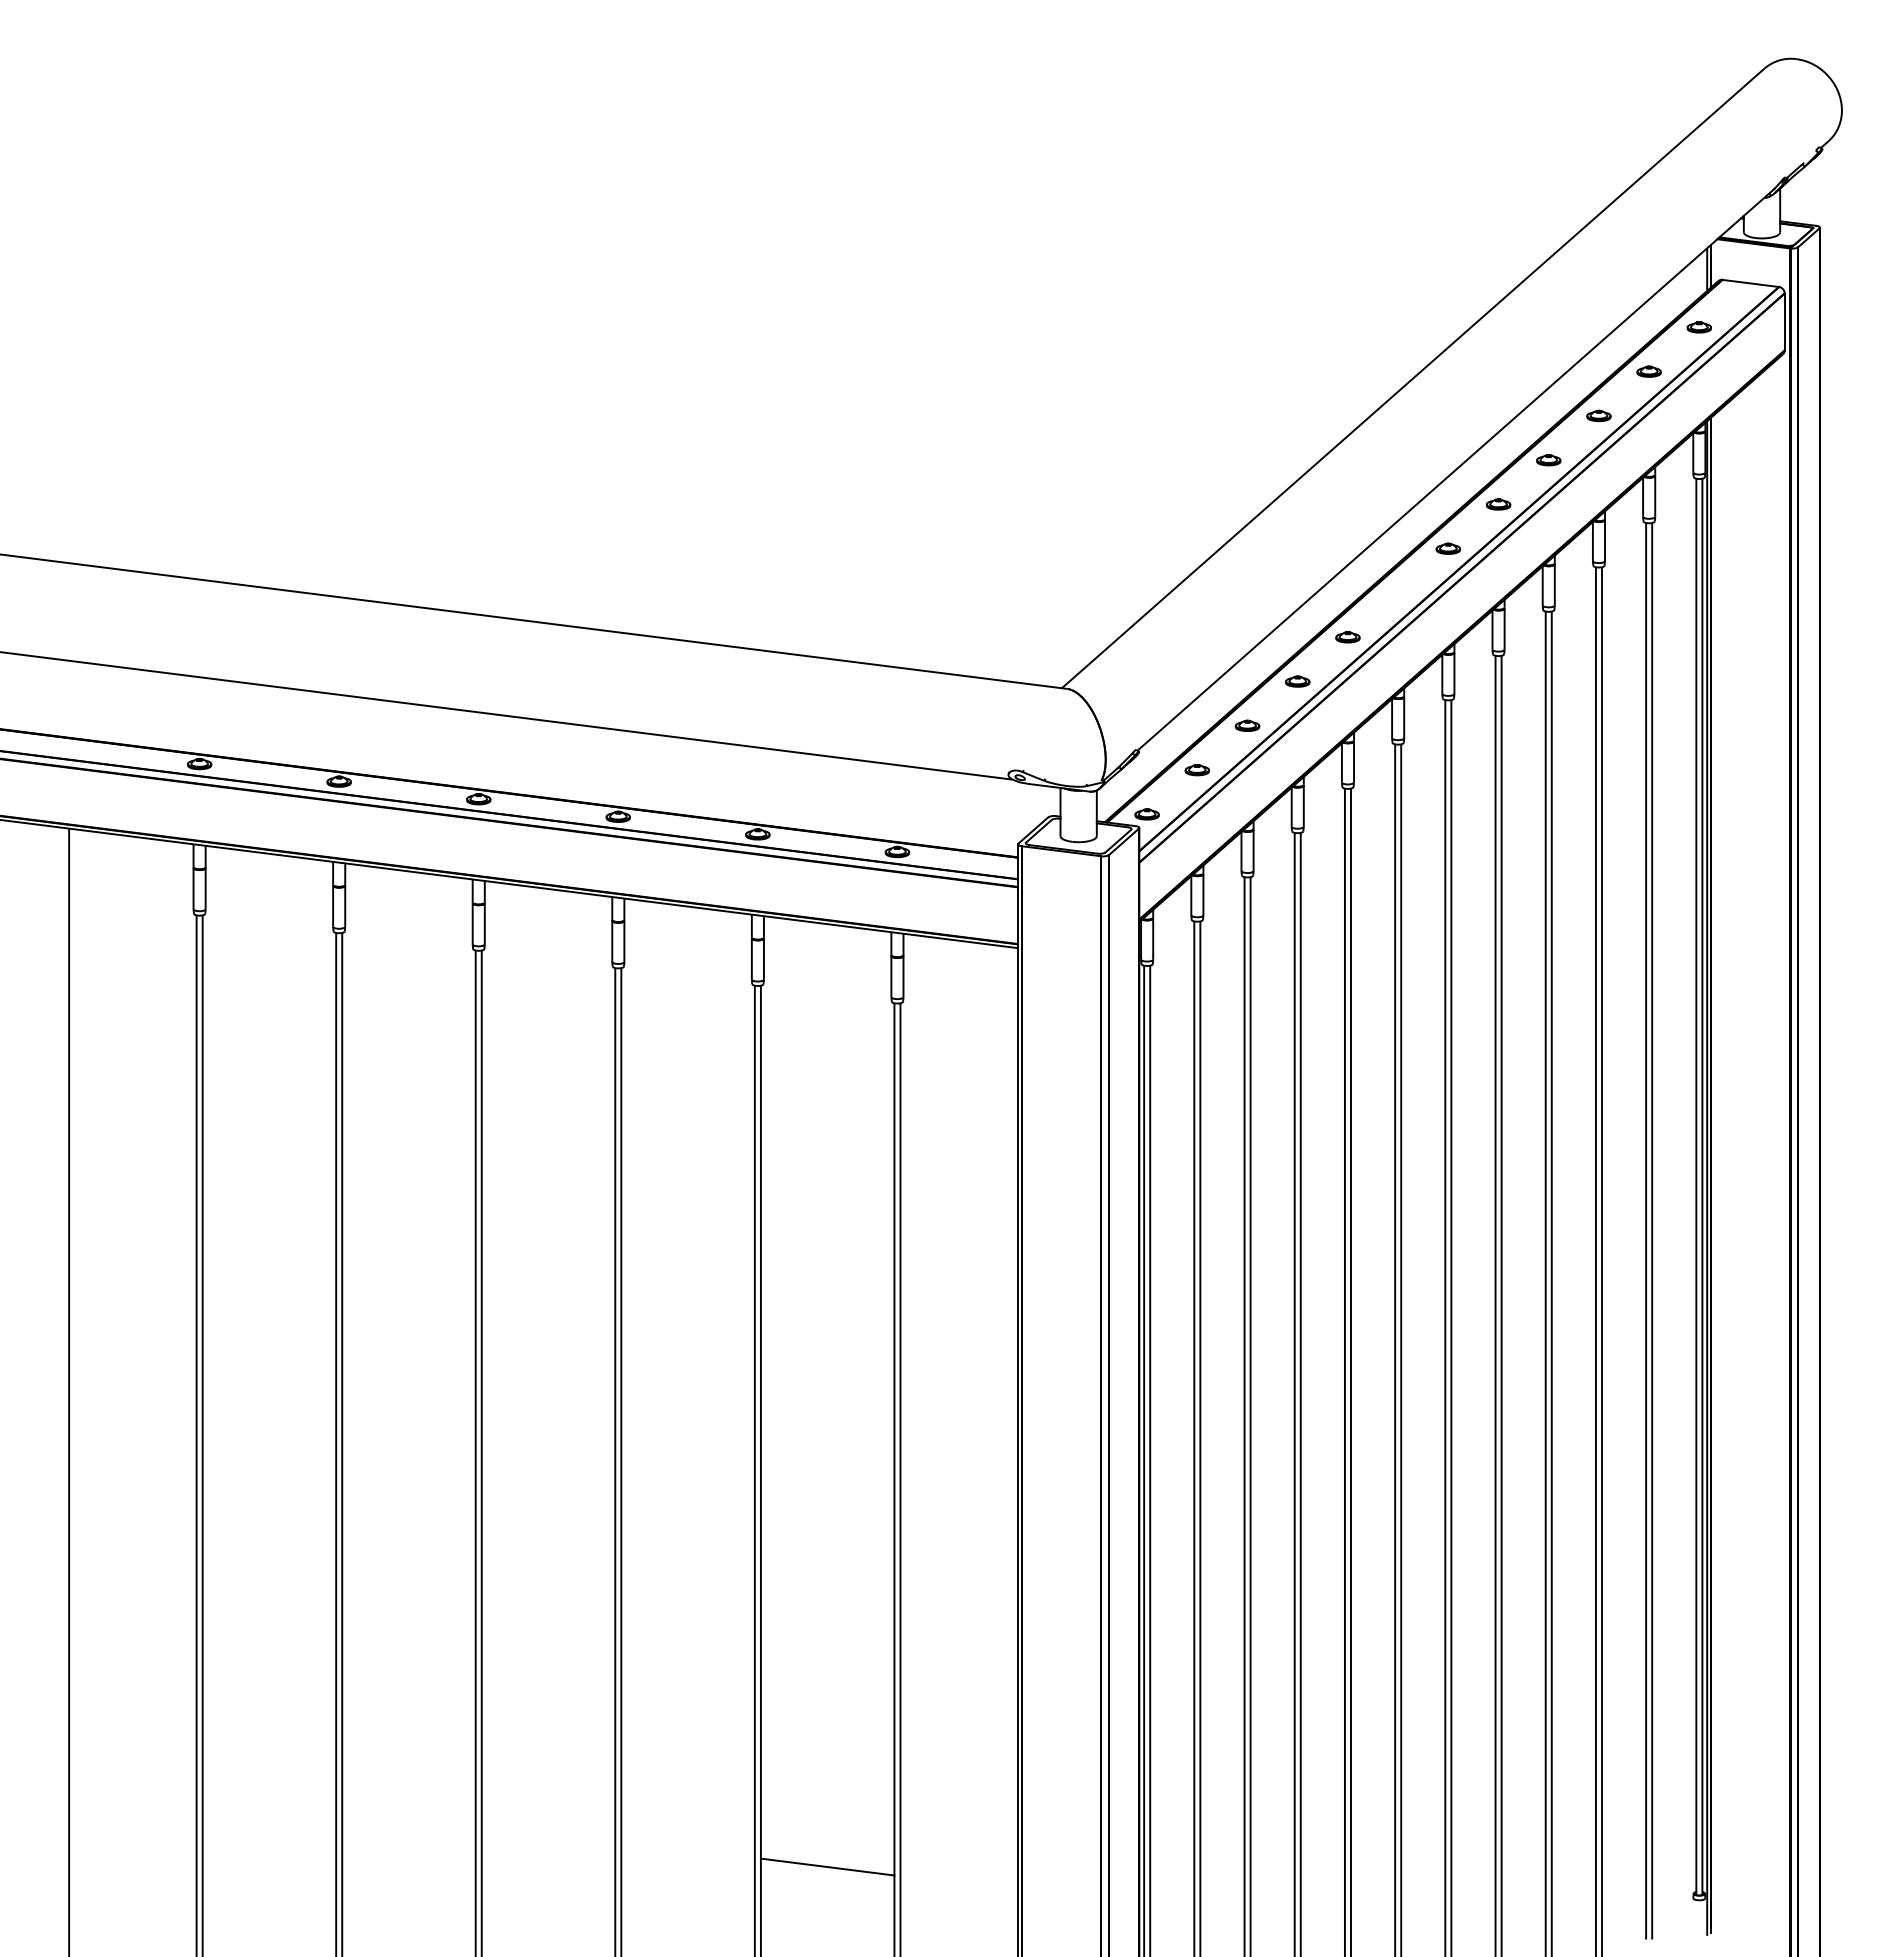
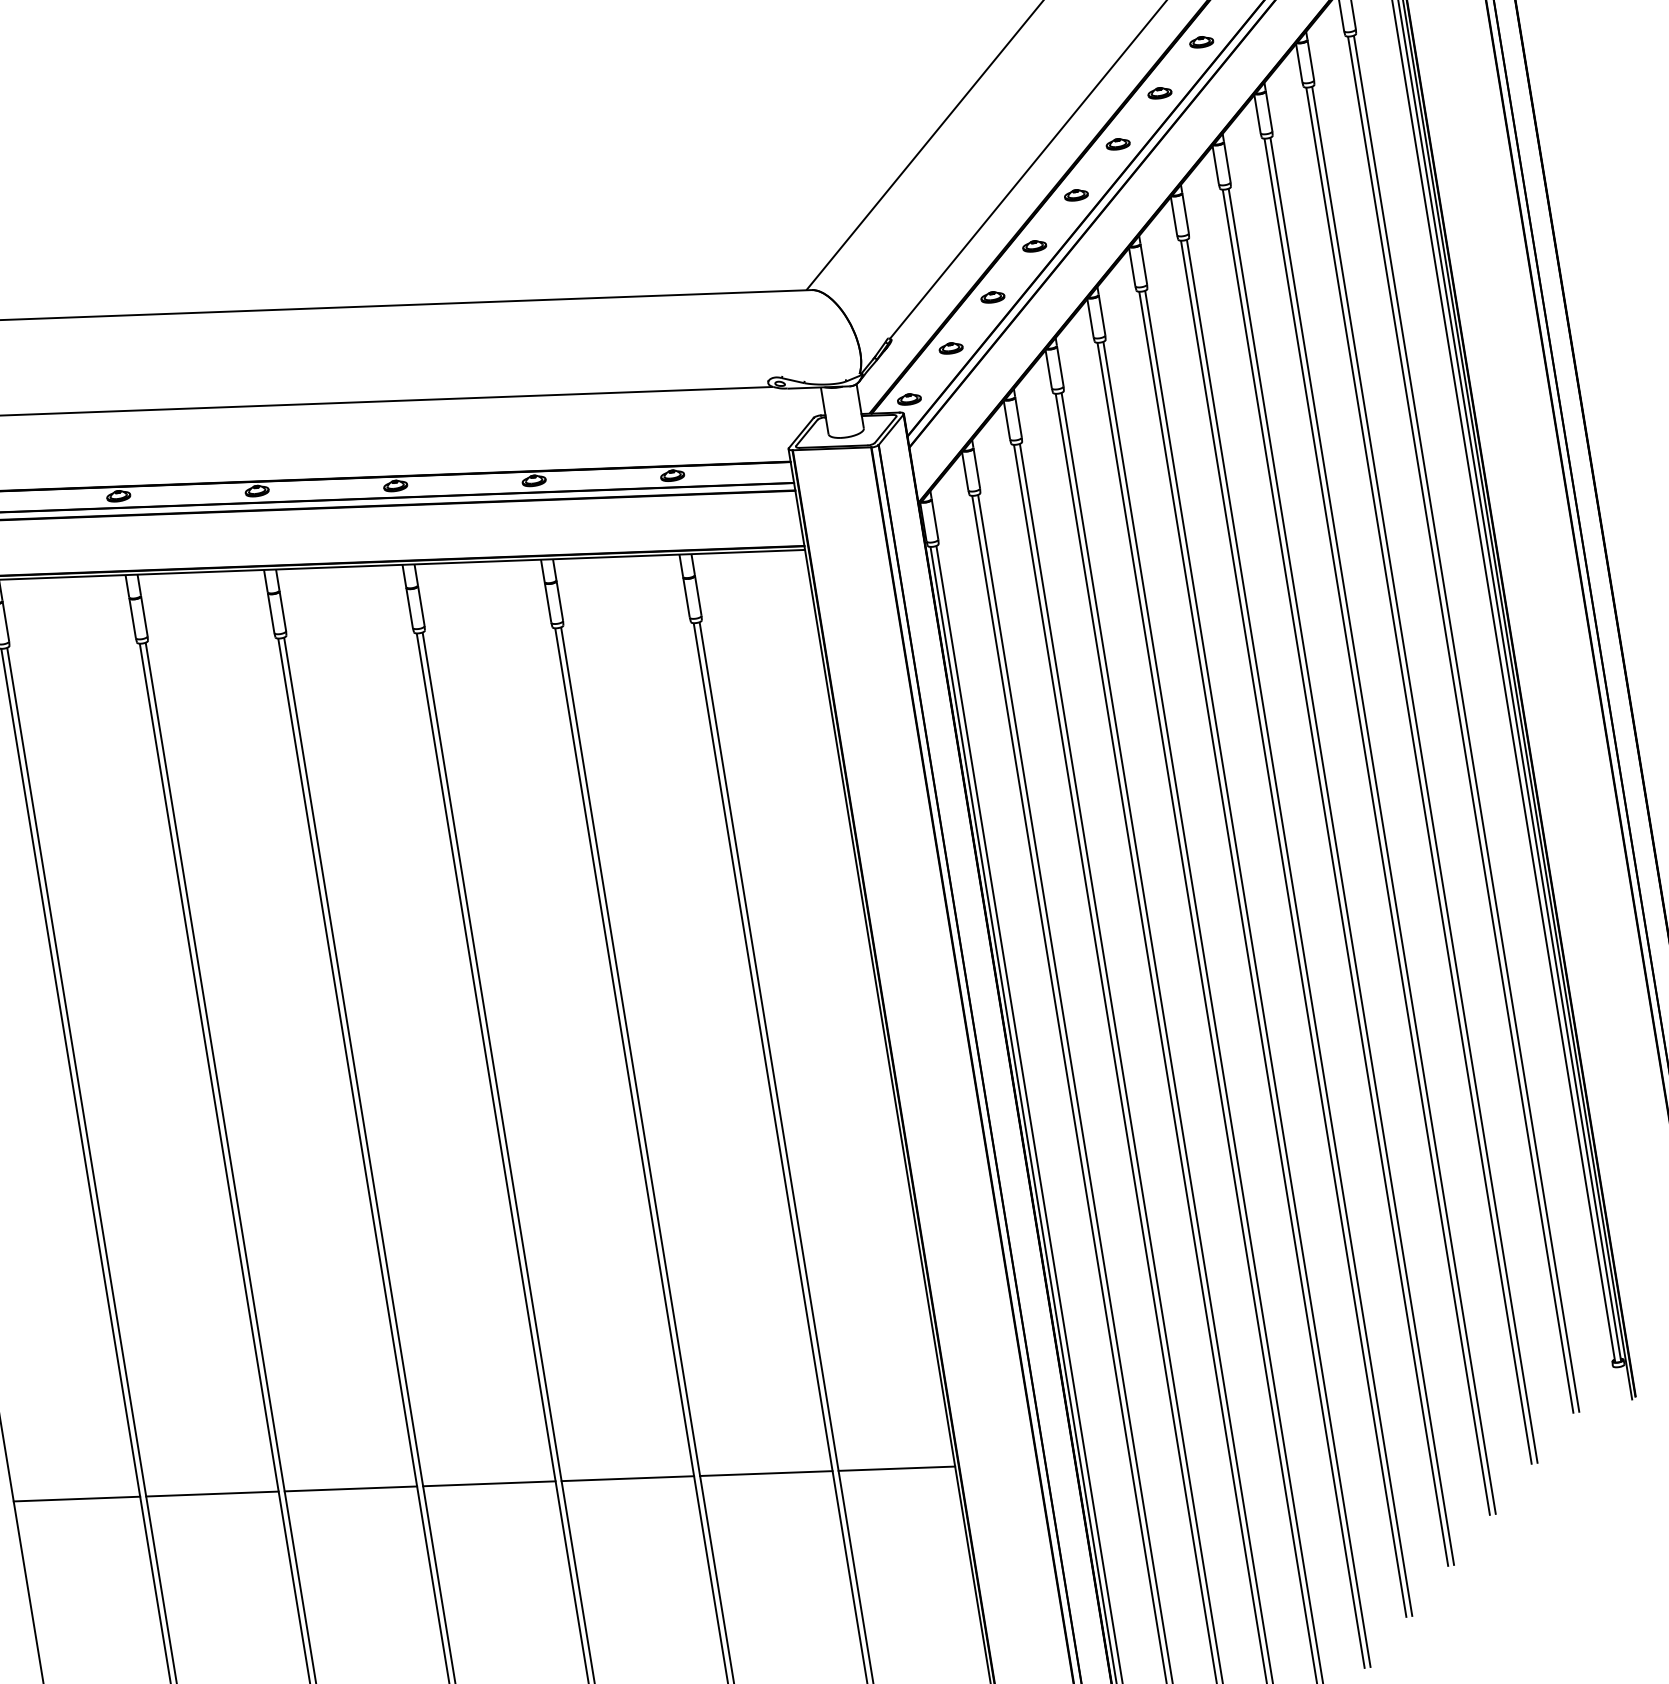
part: (1397, 592) -> (1117, 143), added
line: (132, 1779) -> (76, 1499), added
line: (269, 1796) -> (212, 1493), added
line: (408, 1813) -> (350, 1488), added
line: (548, 1831) -> (489, 1483), added
line: (687, 1849) -> (627, 1478), added
line: (958, 1883) -> (896, 1468), added

